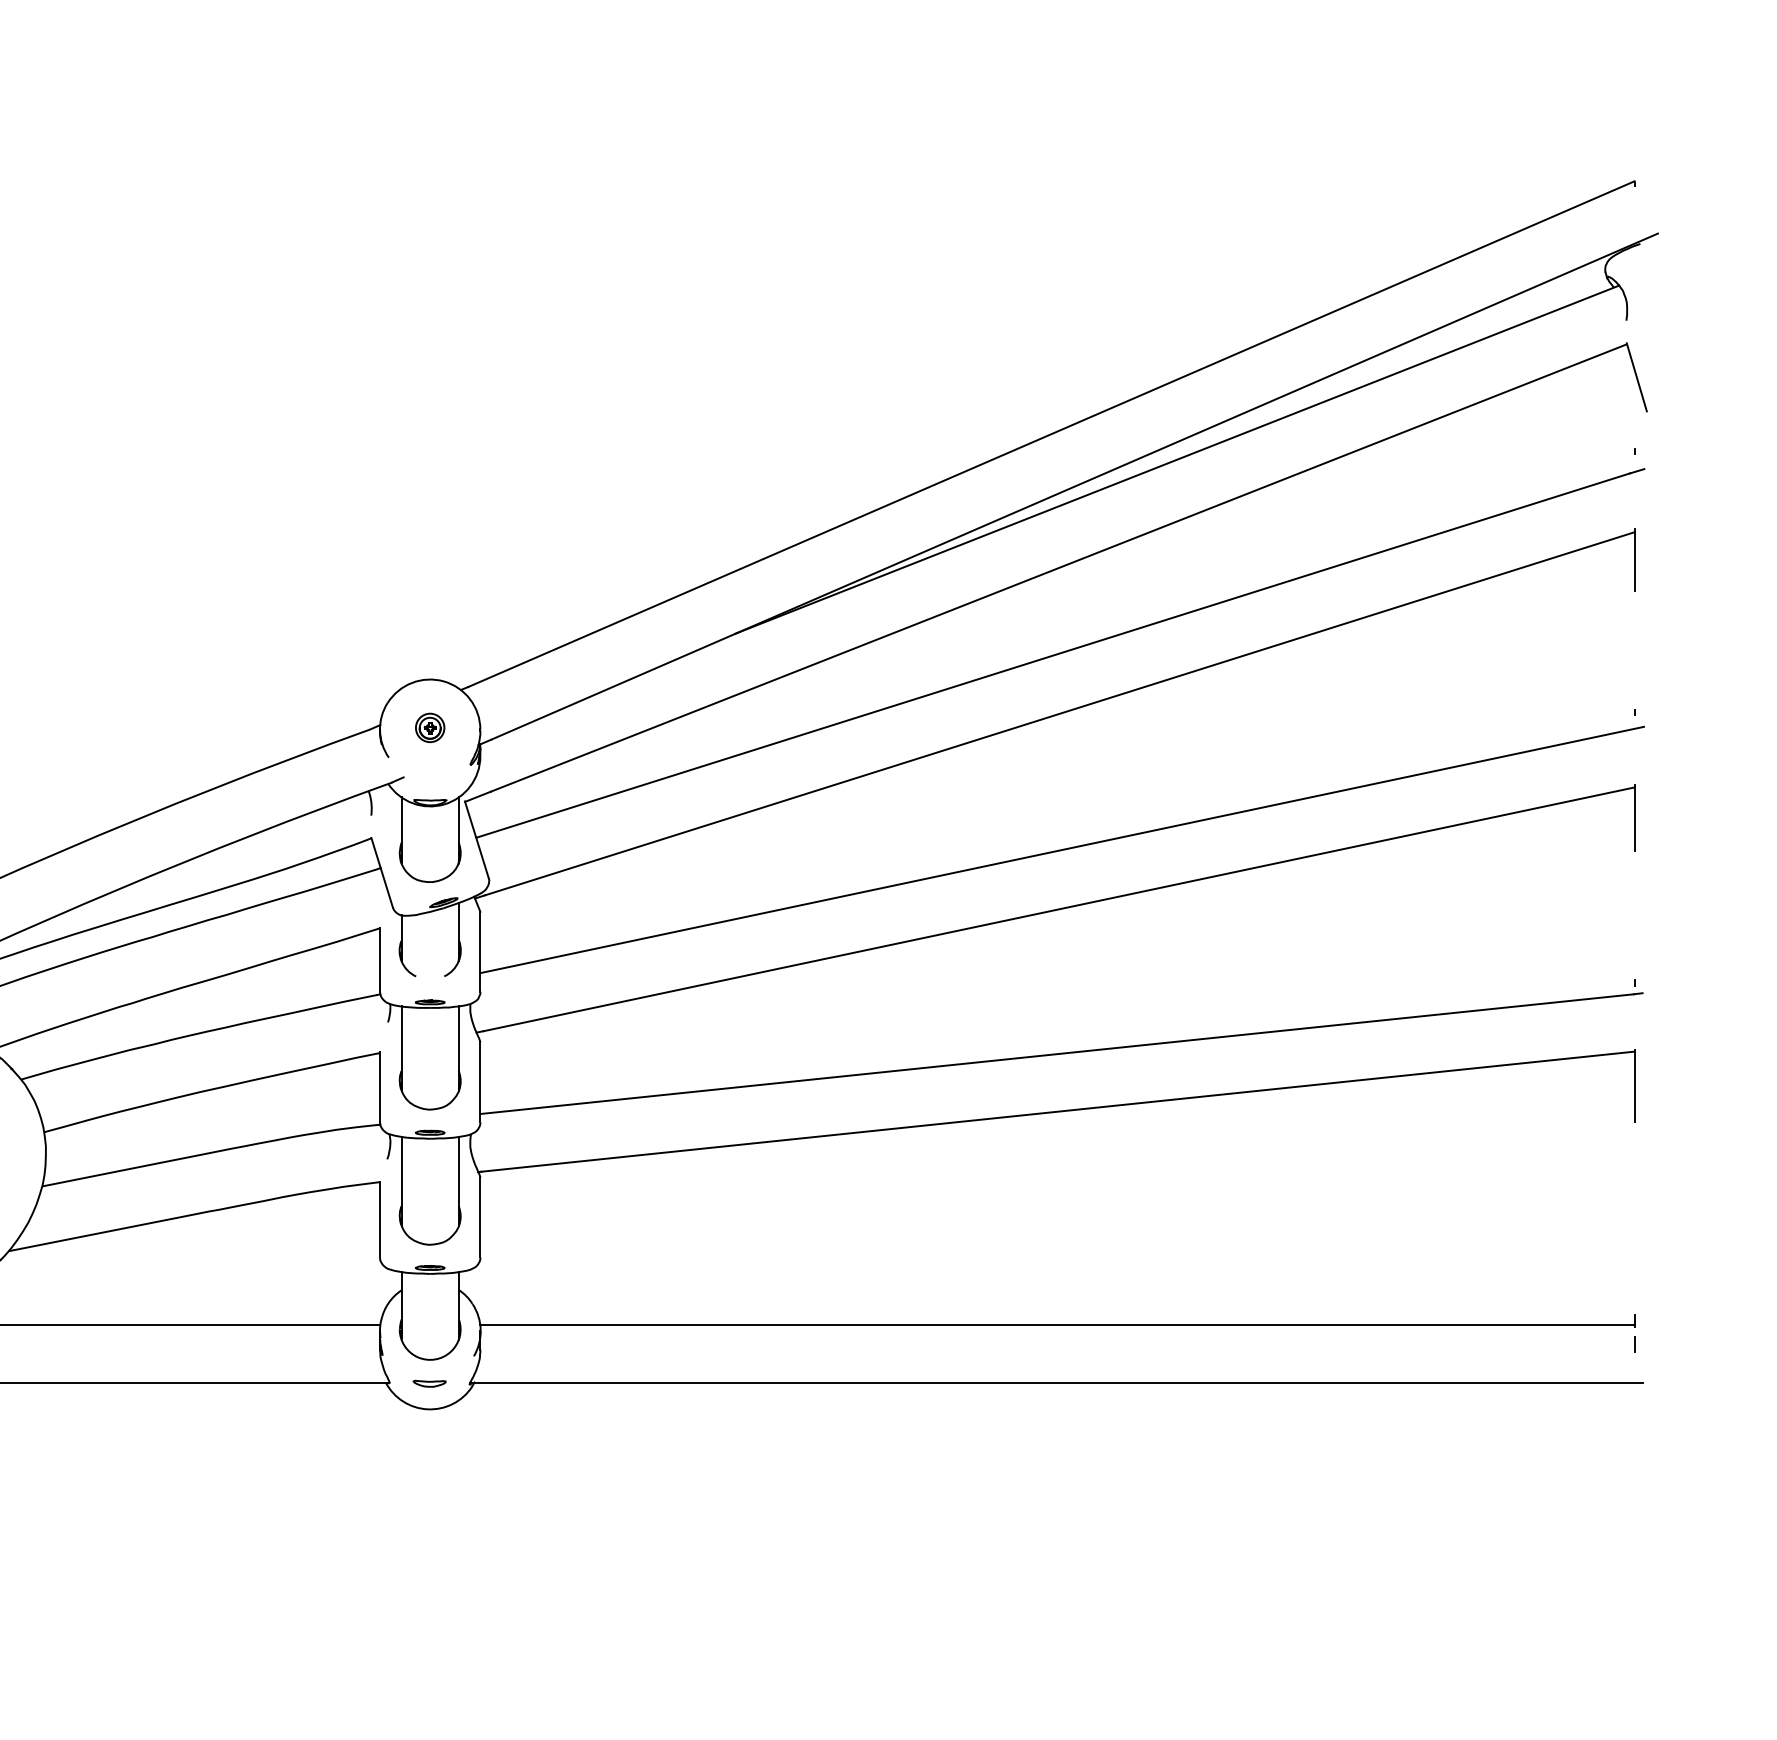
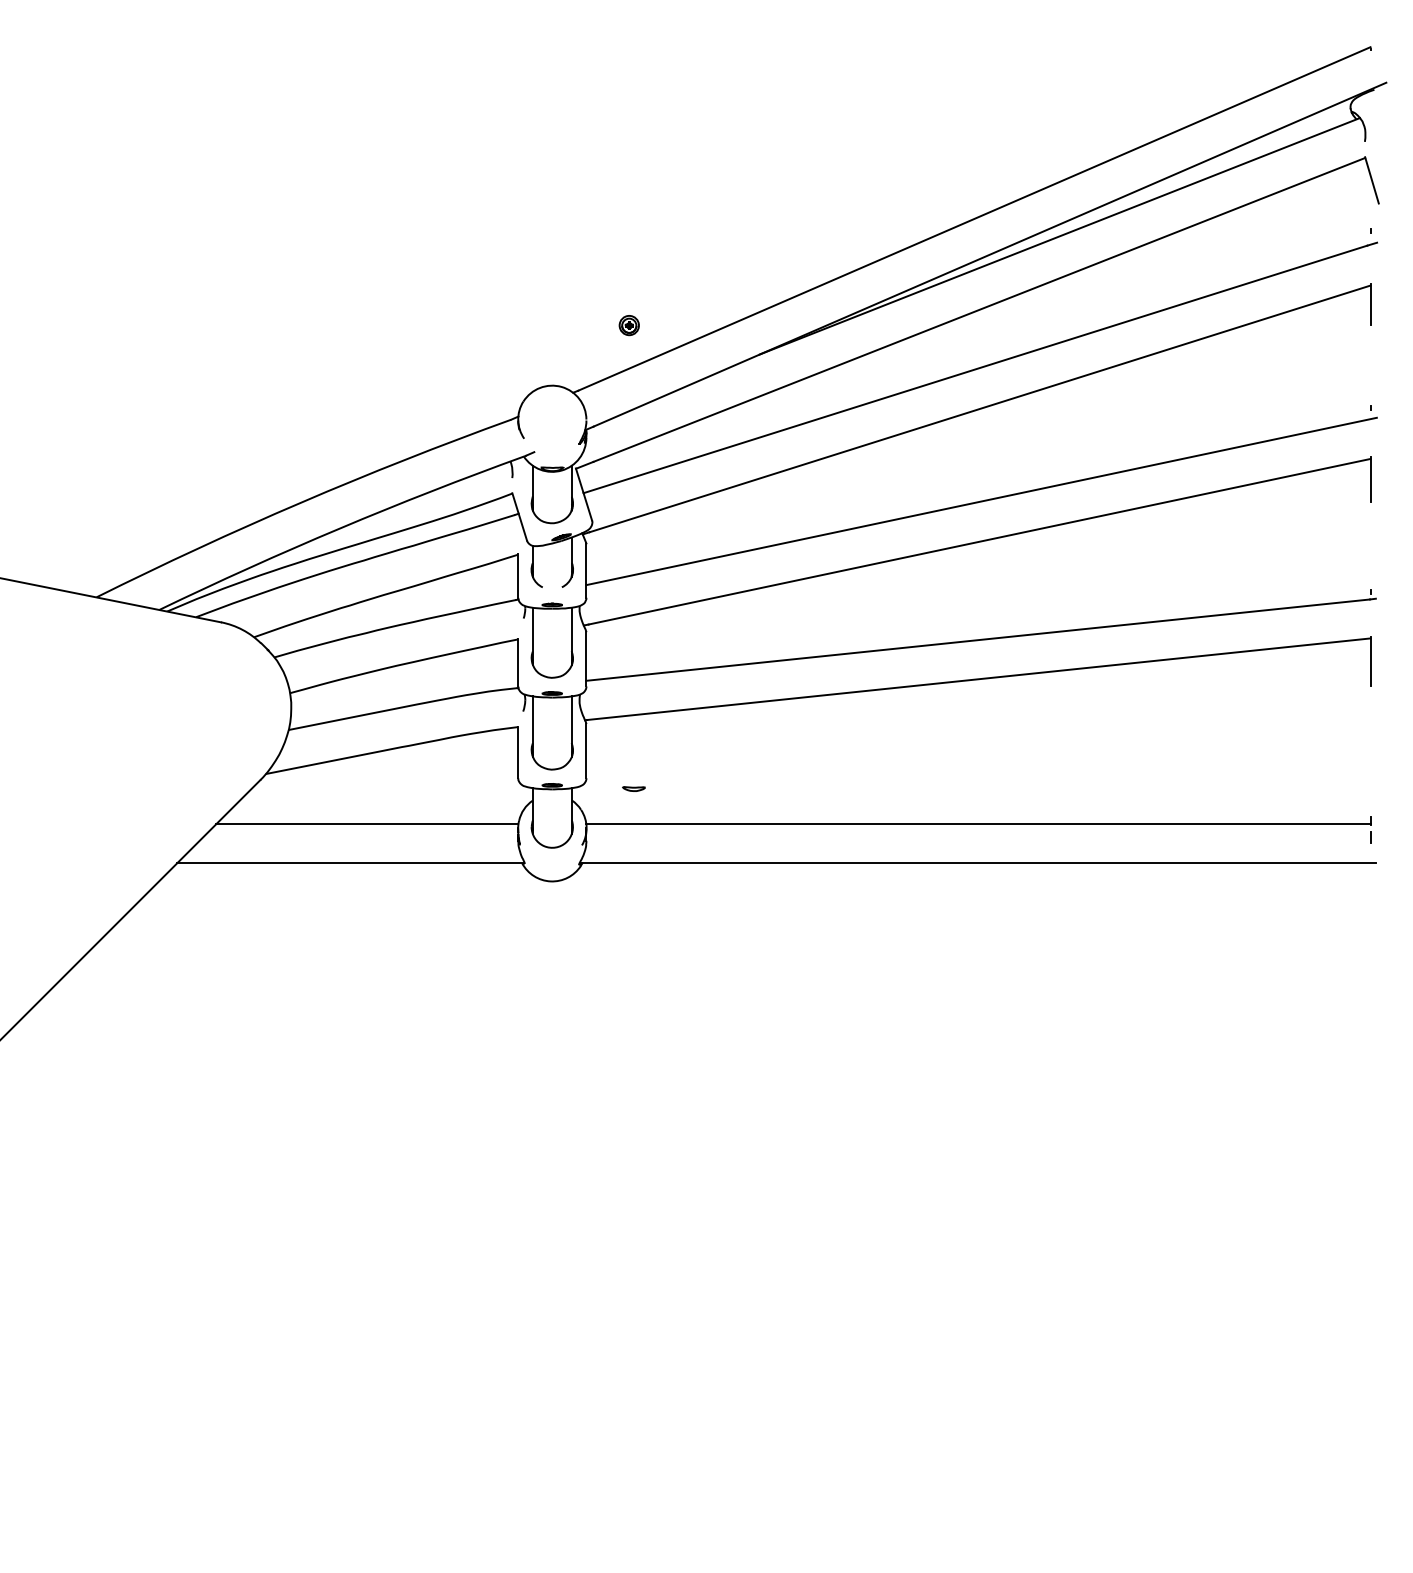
part: (428, 727) -> (628, 325), moved
part: (428, 1382) -> (633, 788), moved

